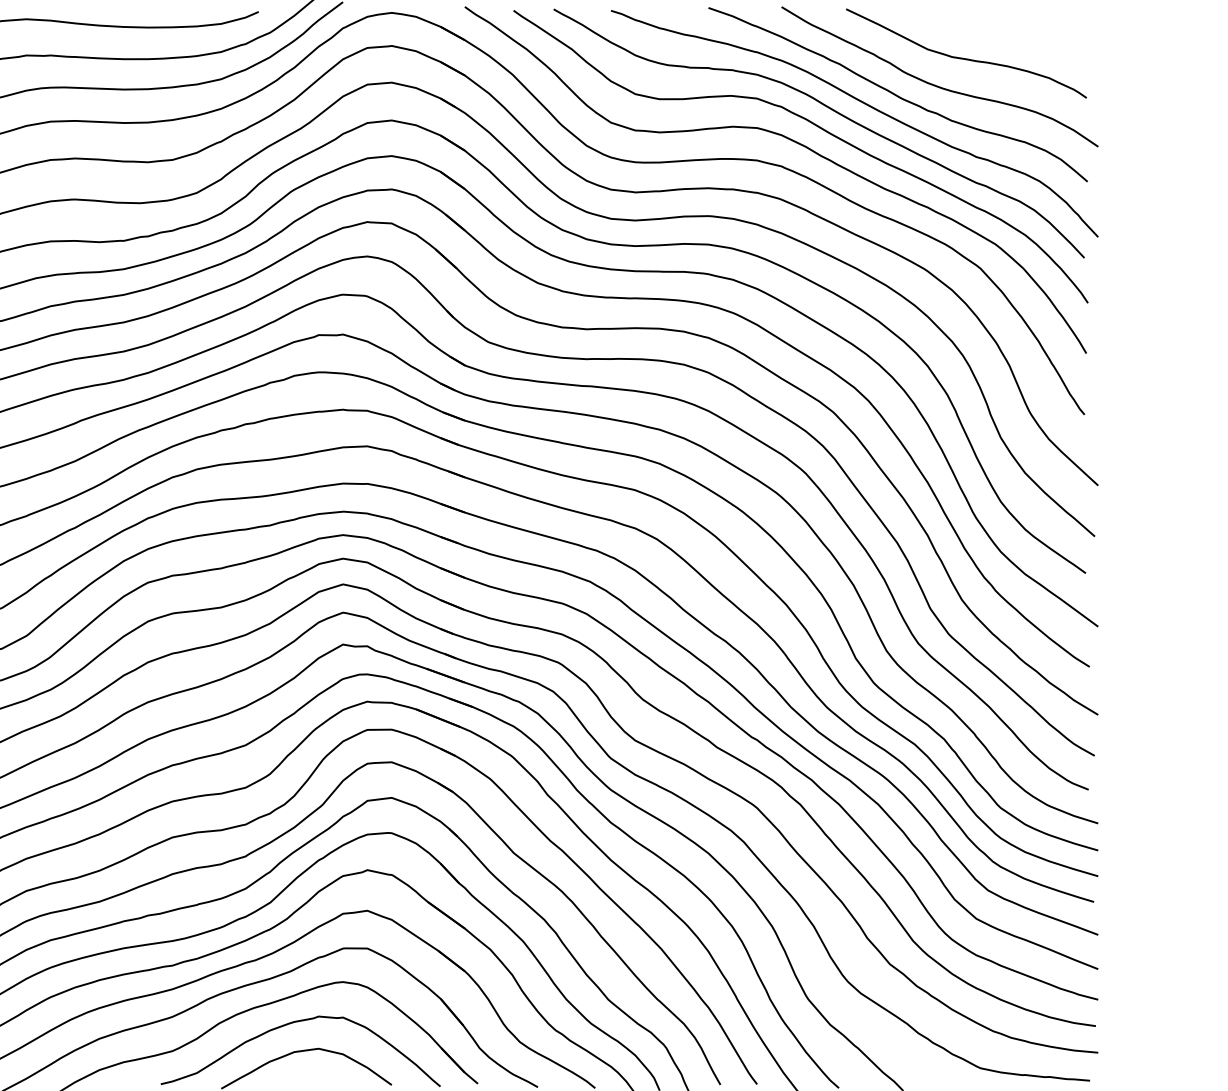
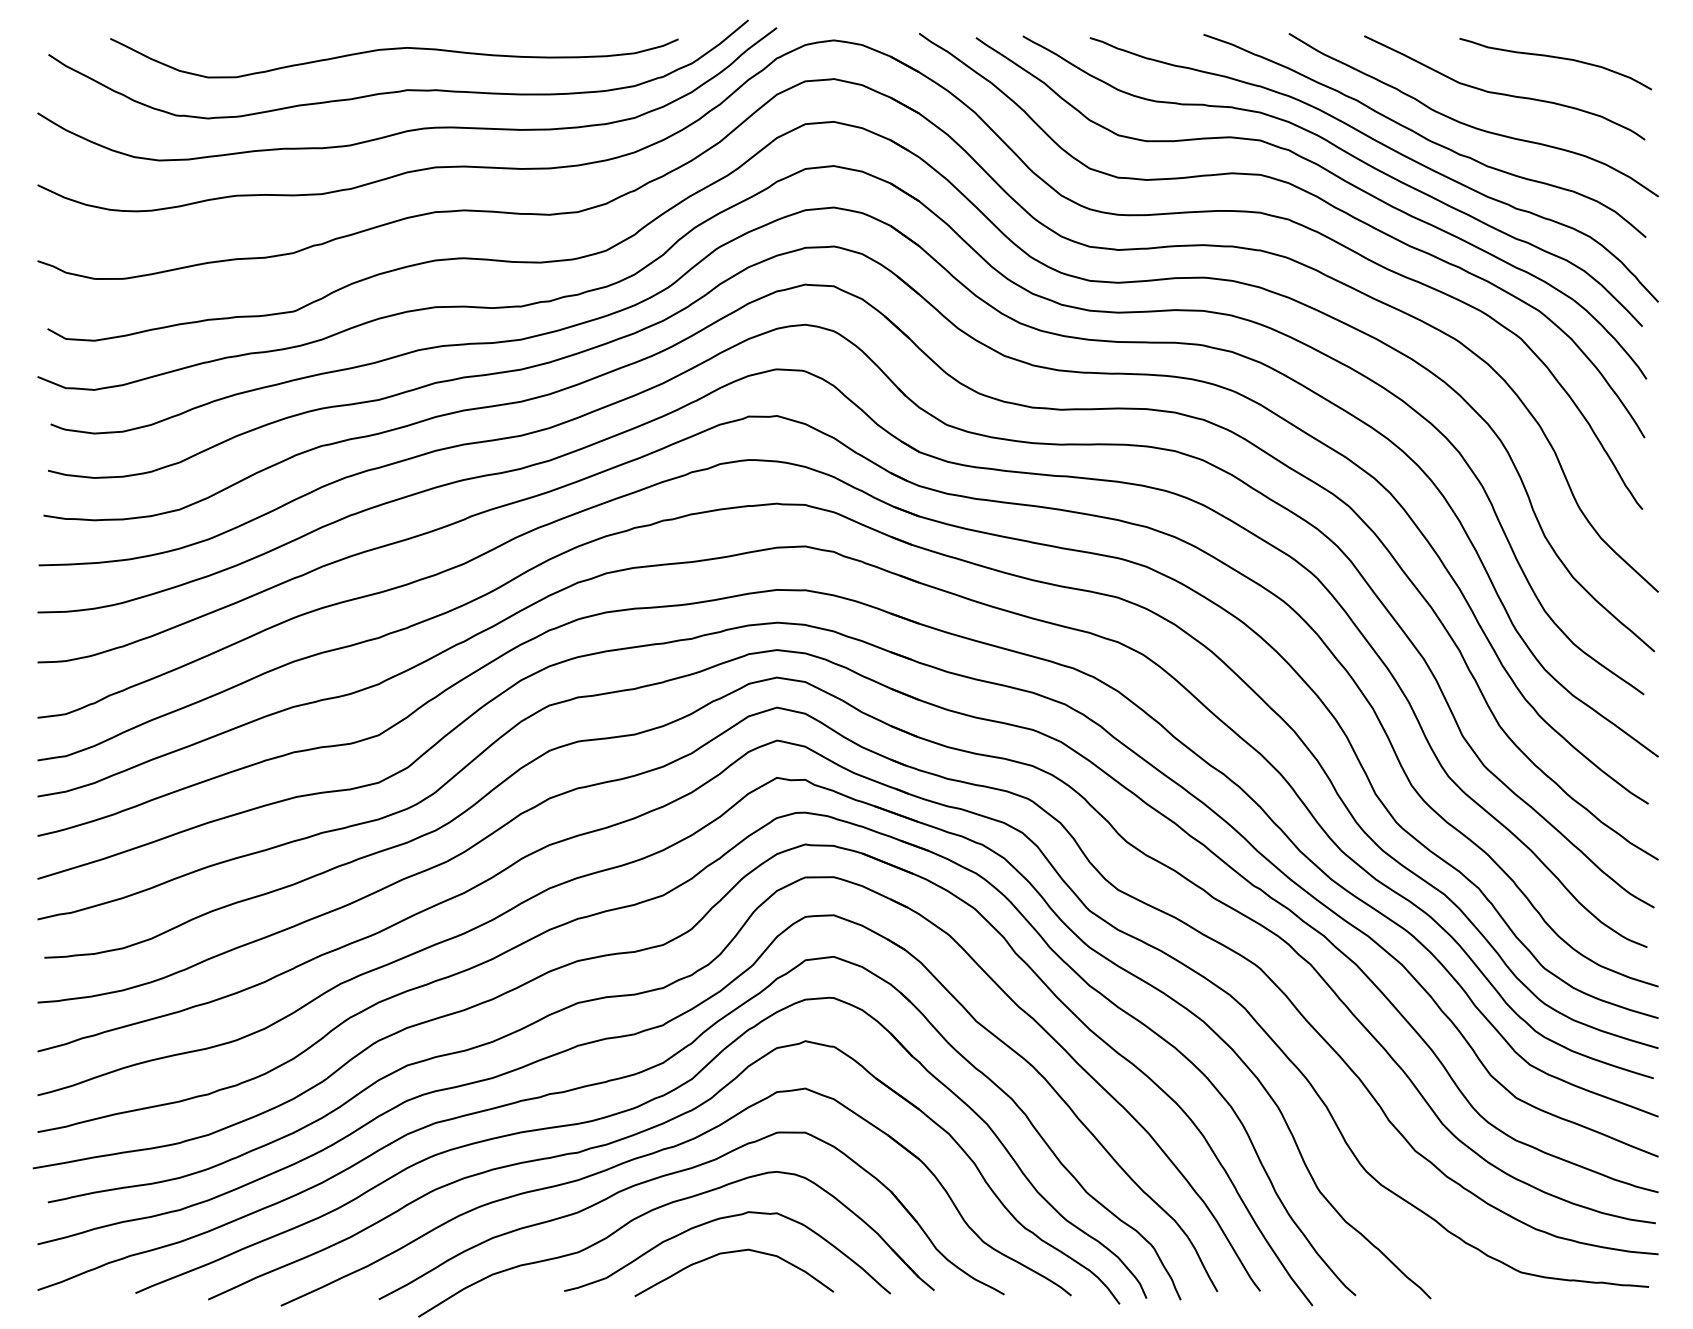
curve: (1009, 28) -> (1555, 58), added

